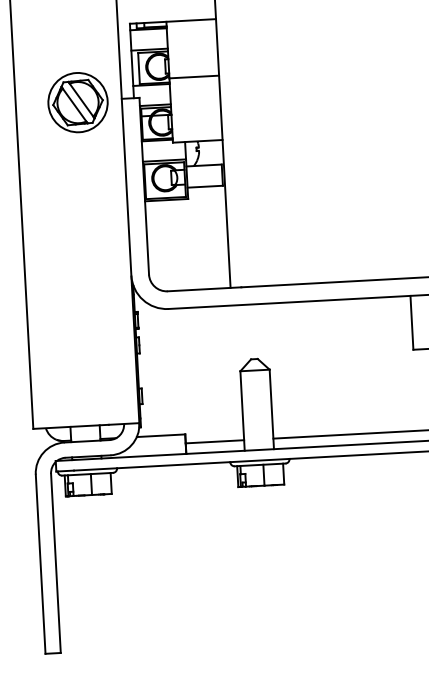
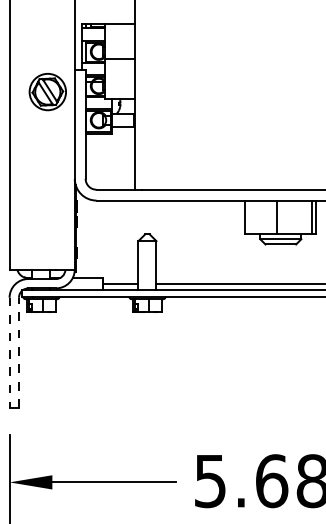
part: (77, 103) -> (47, 92), moved
line: (55, 562) -> (18, 352), solid -> dashed
line: (40, 565) -> (9, 353), solid -> dashed

